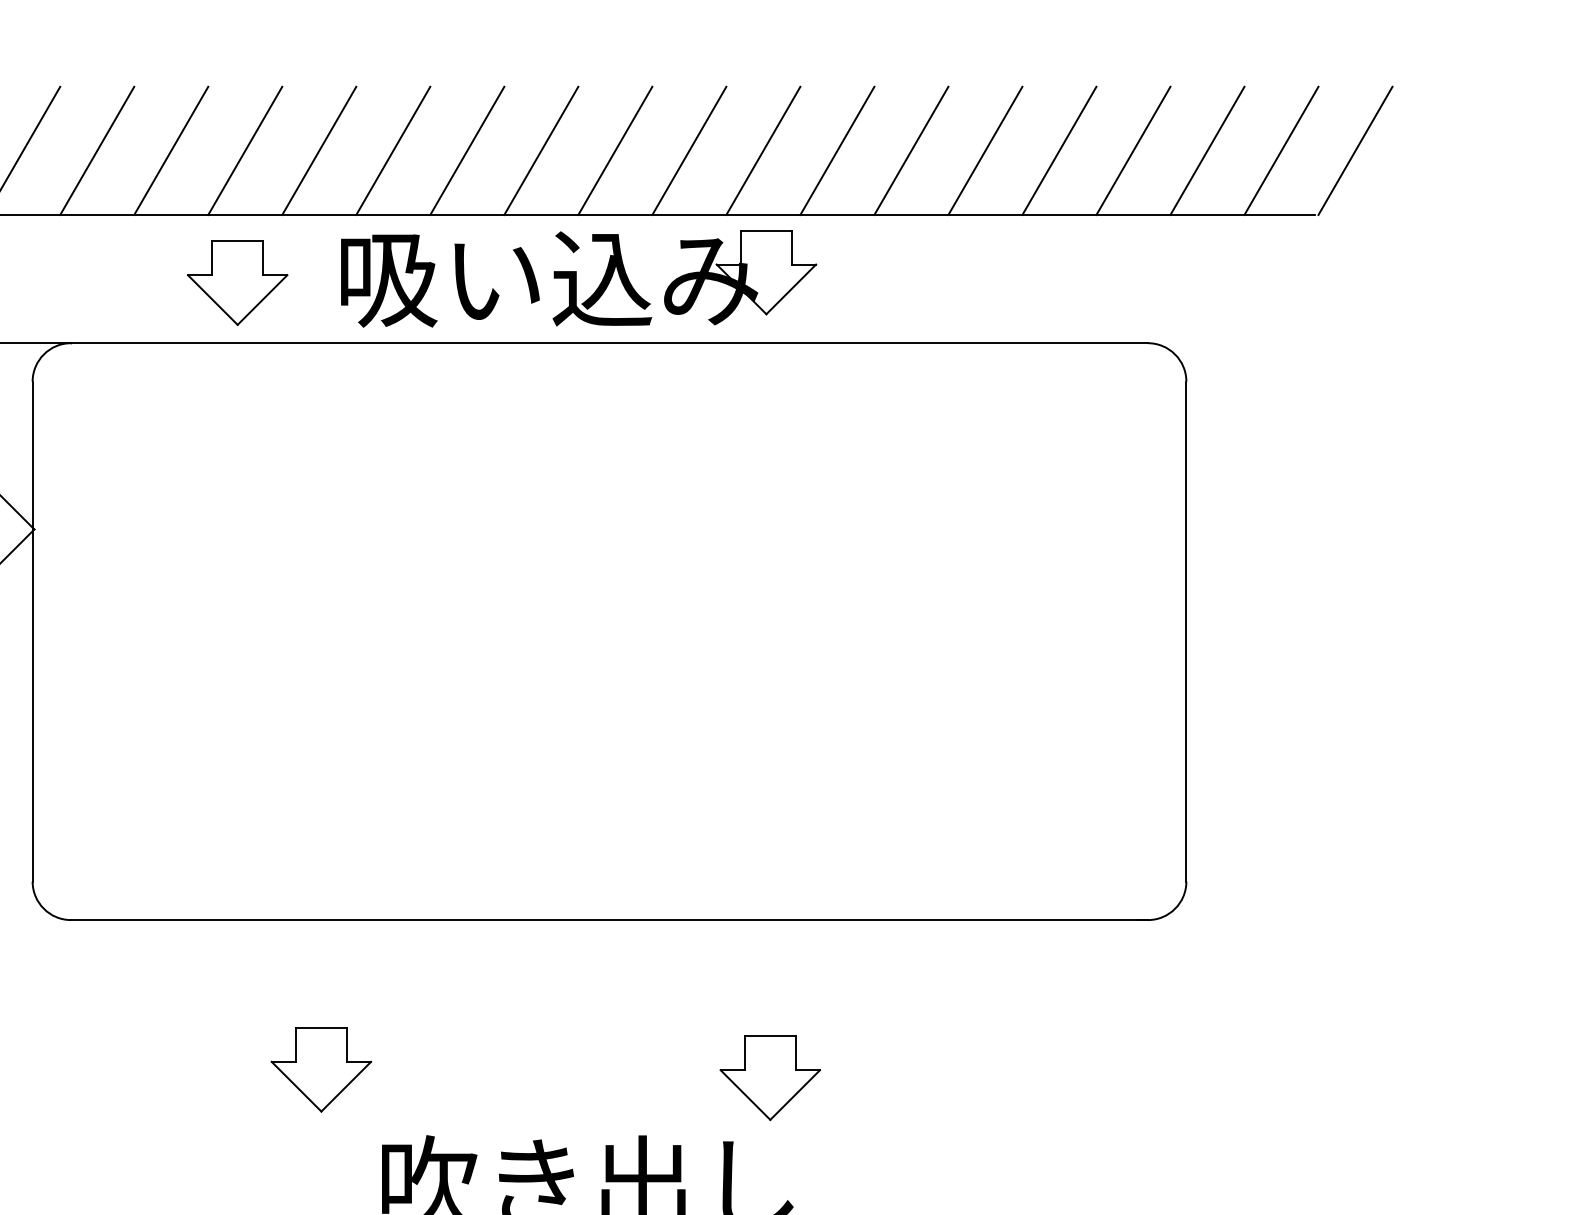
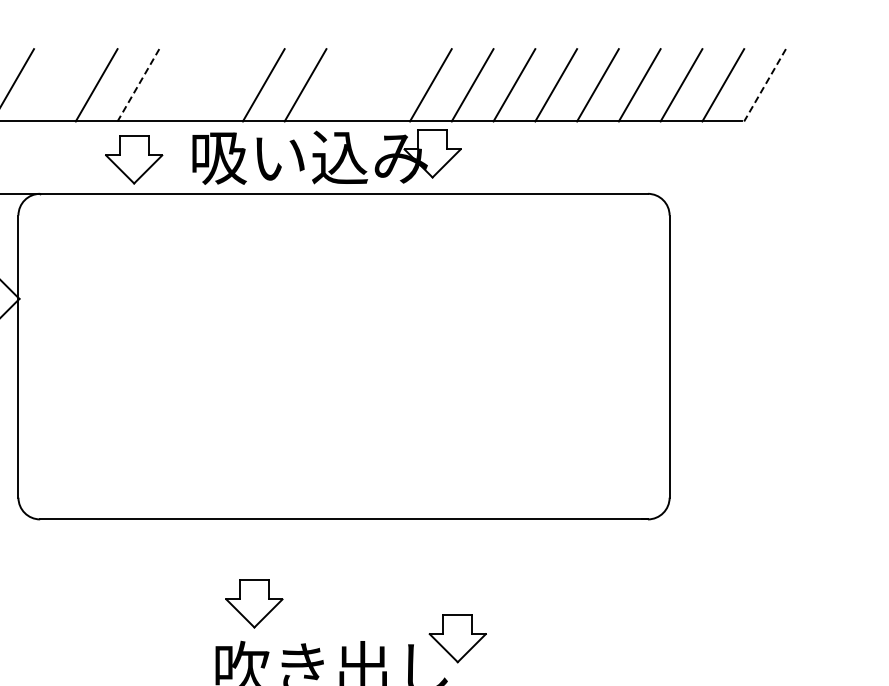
line: (96, 151) -> (54, 85), removed
line: (245, 151) -> (138, 85), solid -> dashed
line: (319, 151) -> (180, 85), removed
line: (392, 151) -> (221, 85), removed
line: (615, 151) -> (347, 85), removed
line: (688, 151) -> (388, 85), removed
line: (1356, 151) -> (765, 85), solid -> dashed
part: (321, 1069) -> (254, 603), moved
part: (769, 1077) -> (457, 638), moved

